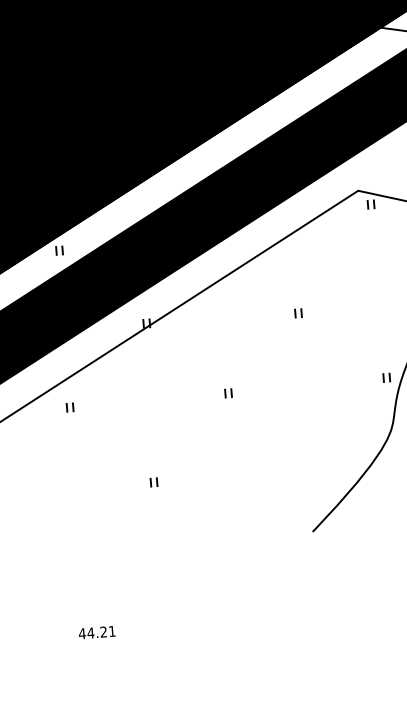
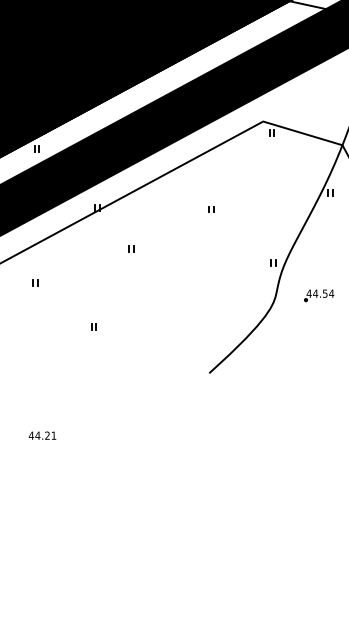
part: (228, 392) -> (131, 248), moved
part: (69, 406) -> (35, 282), moved

